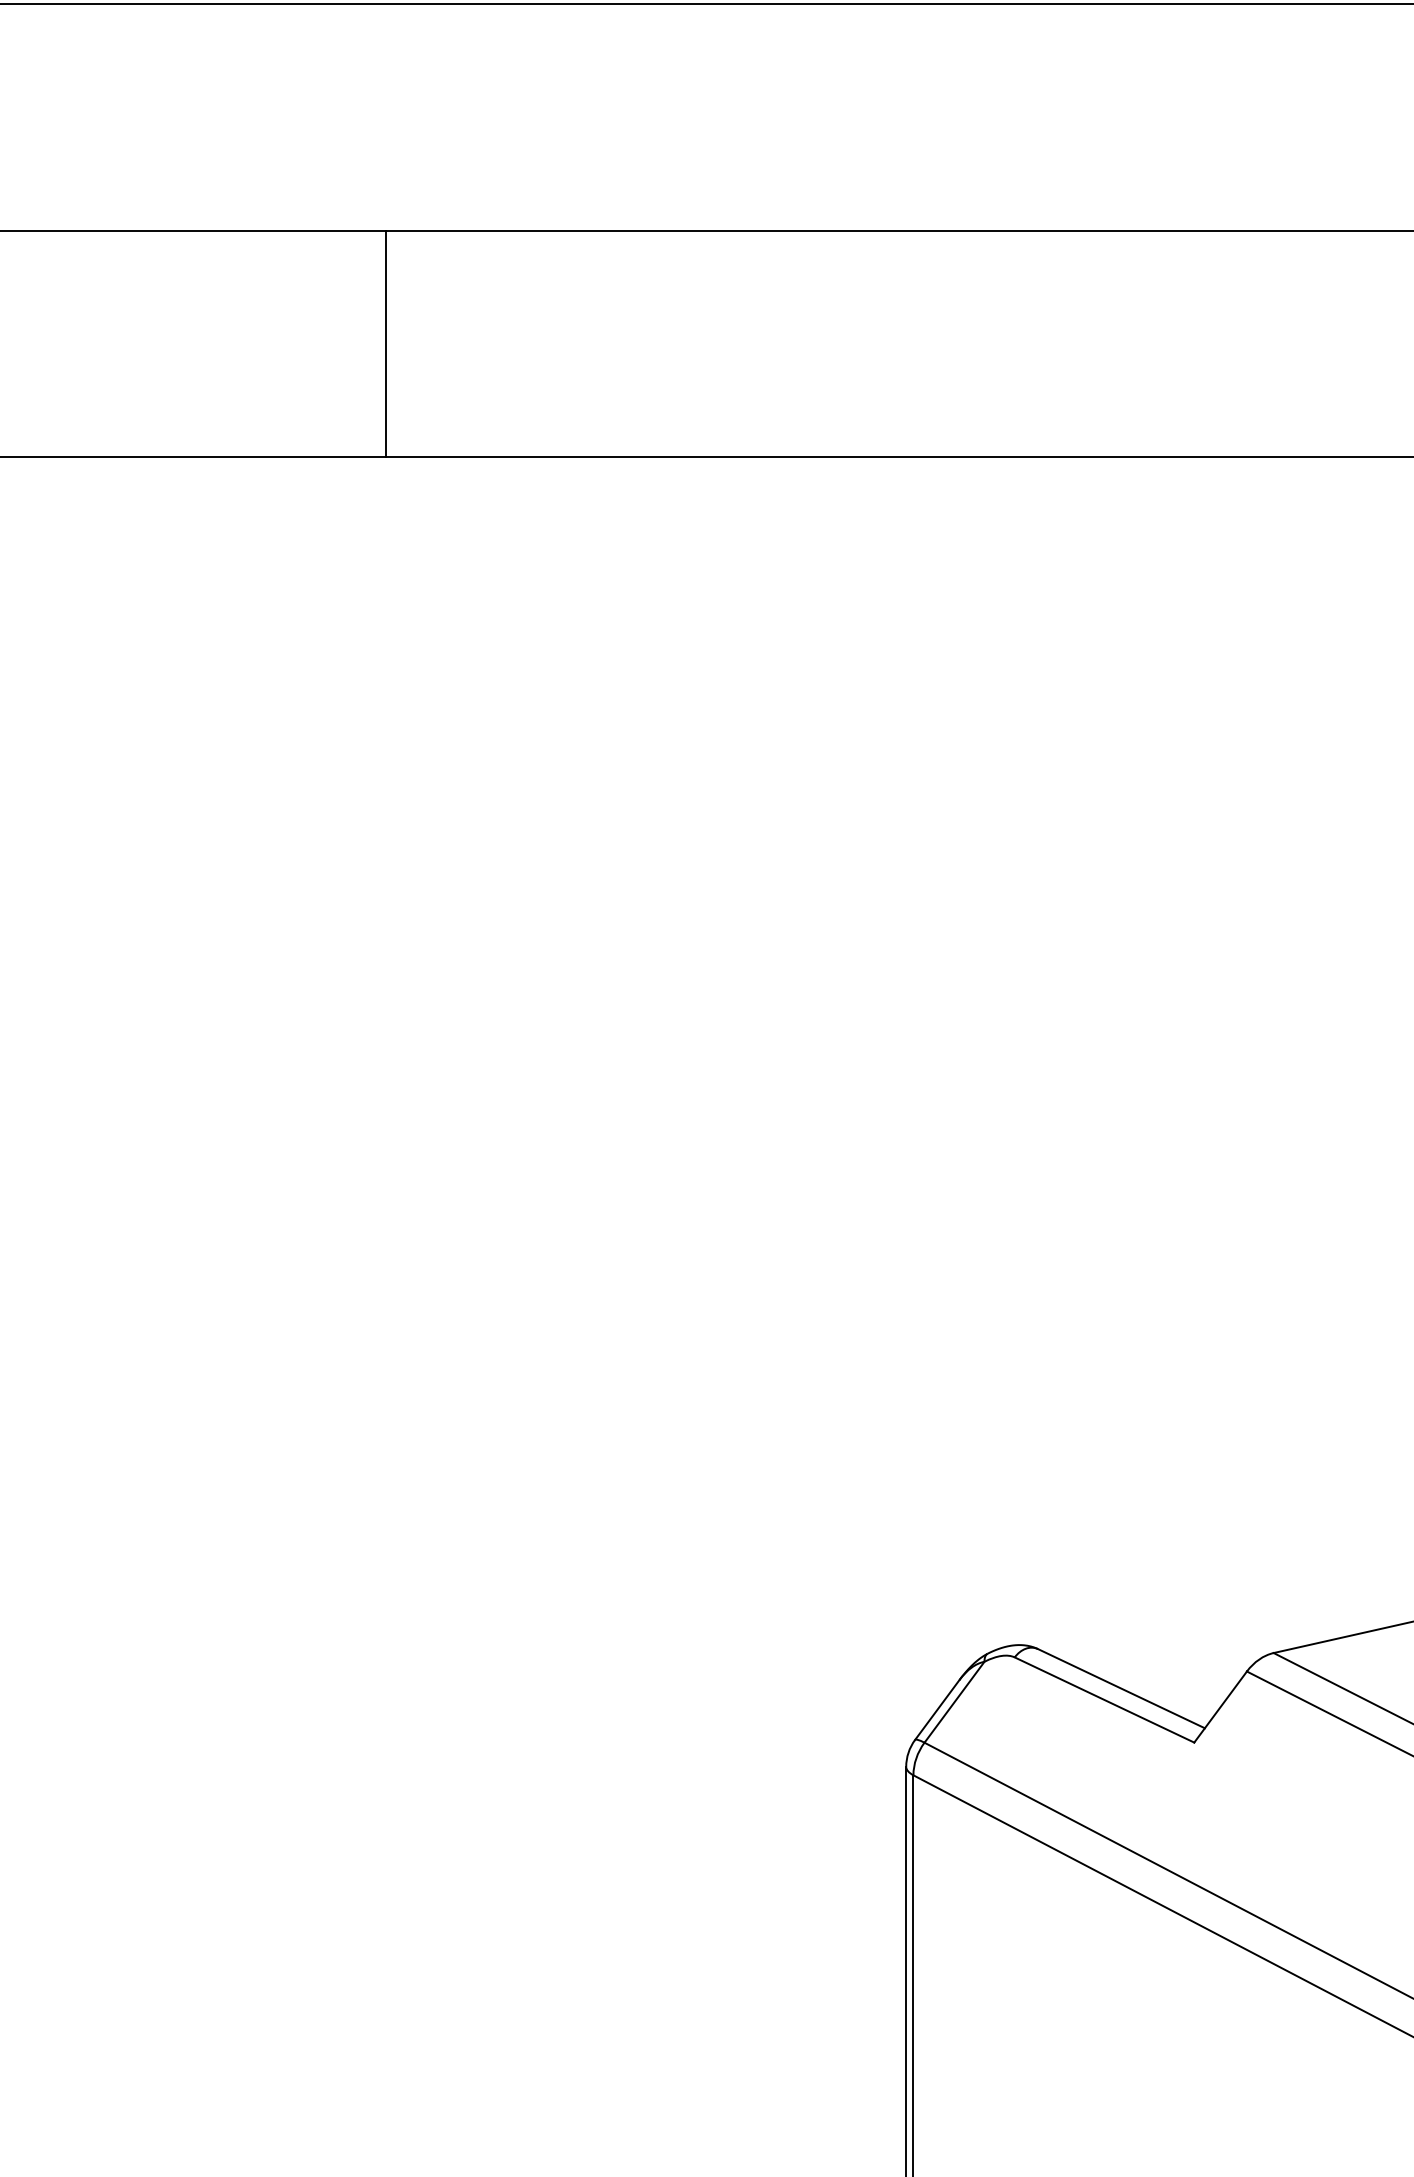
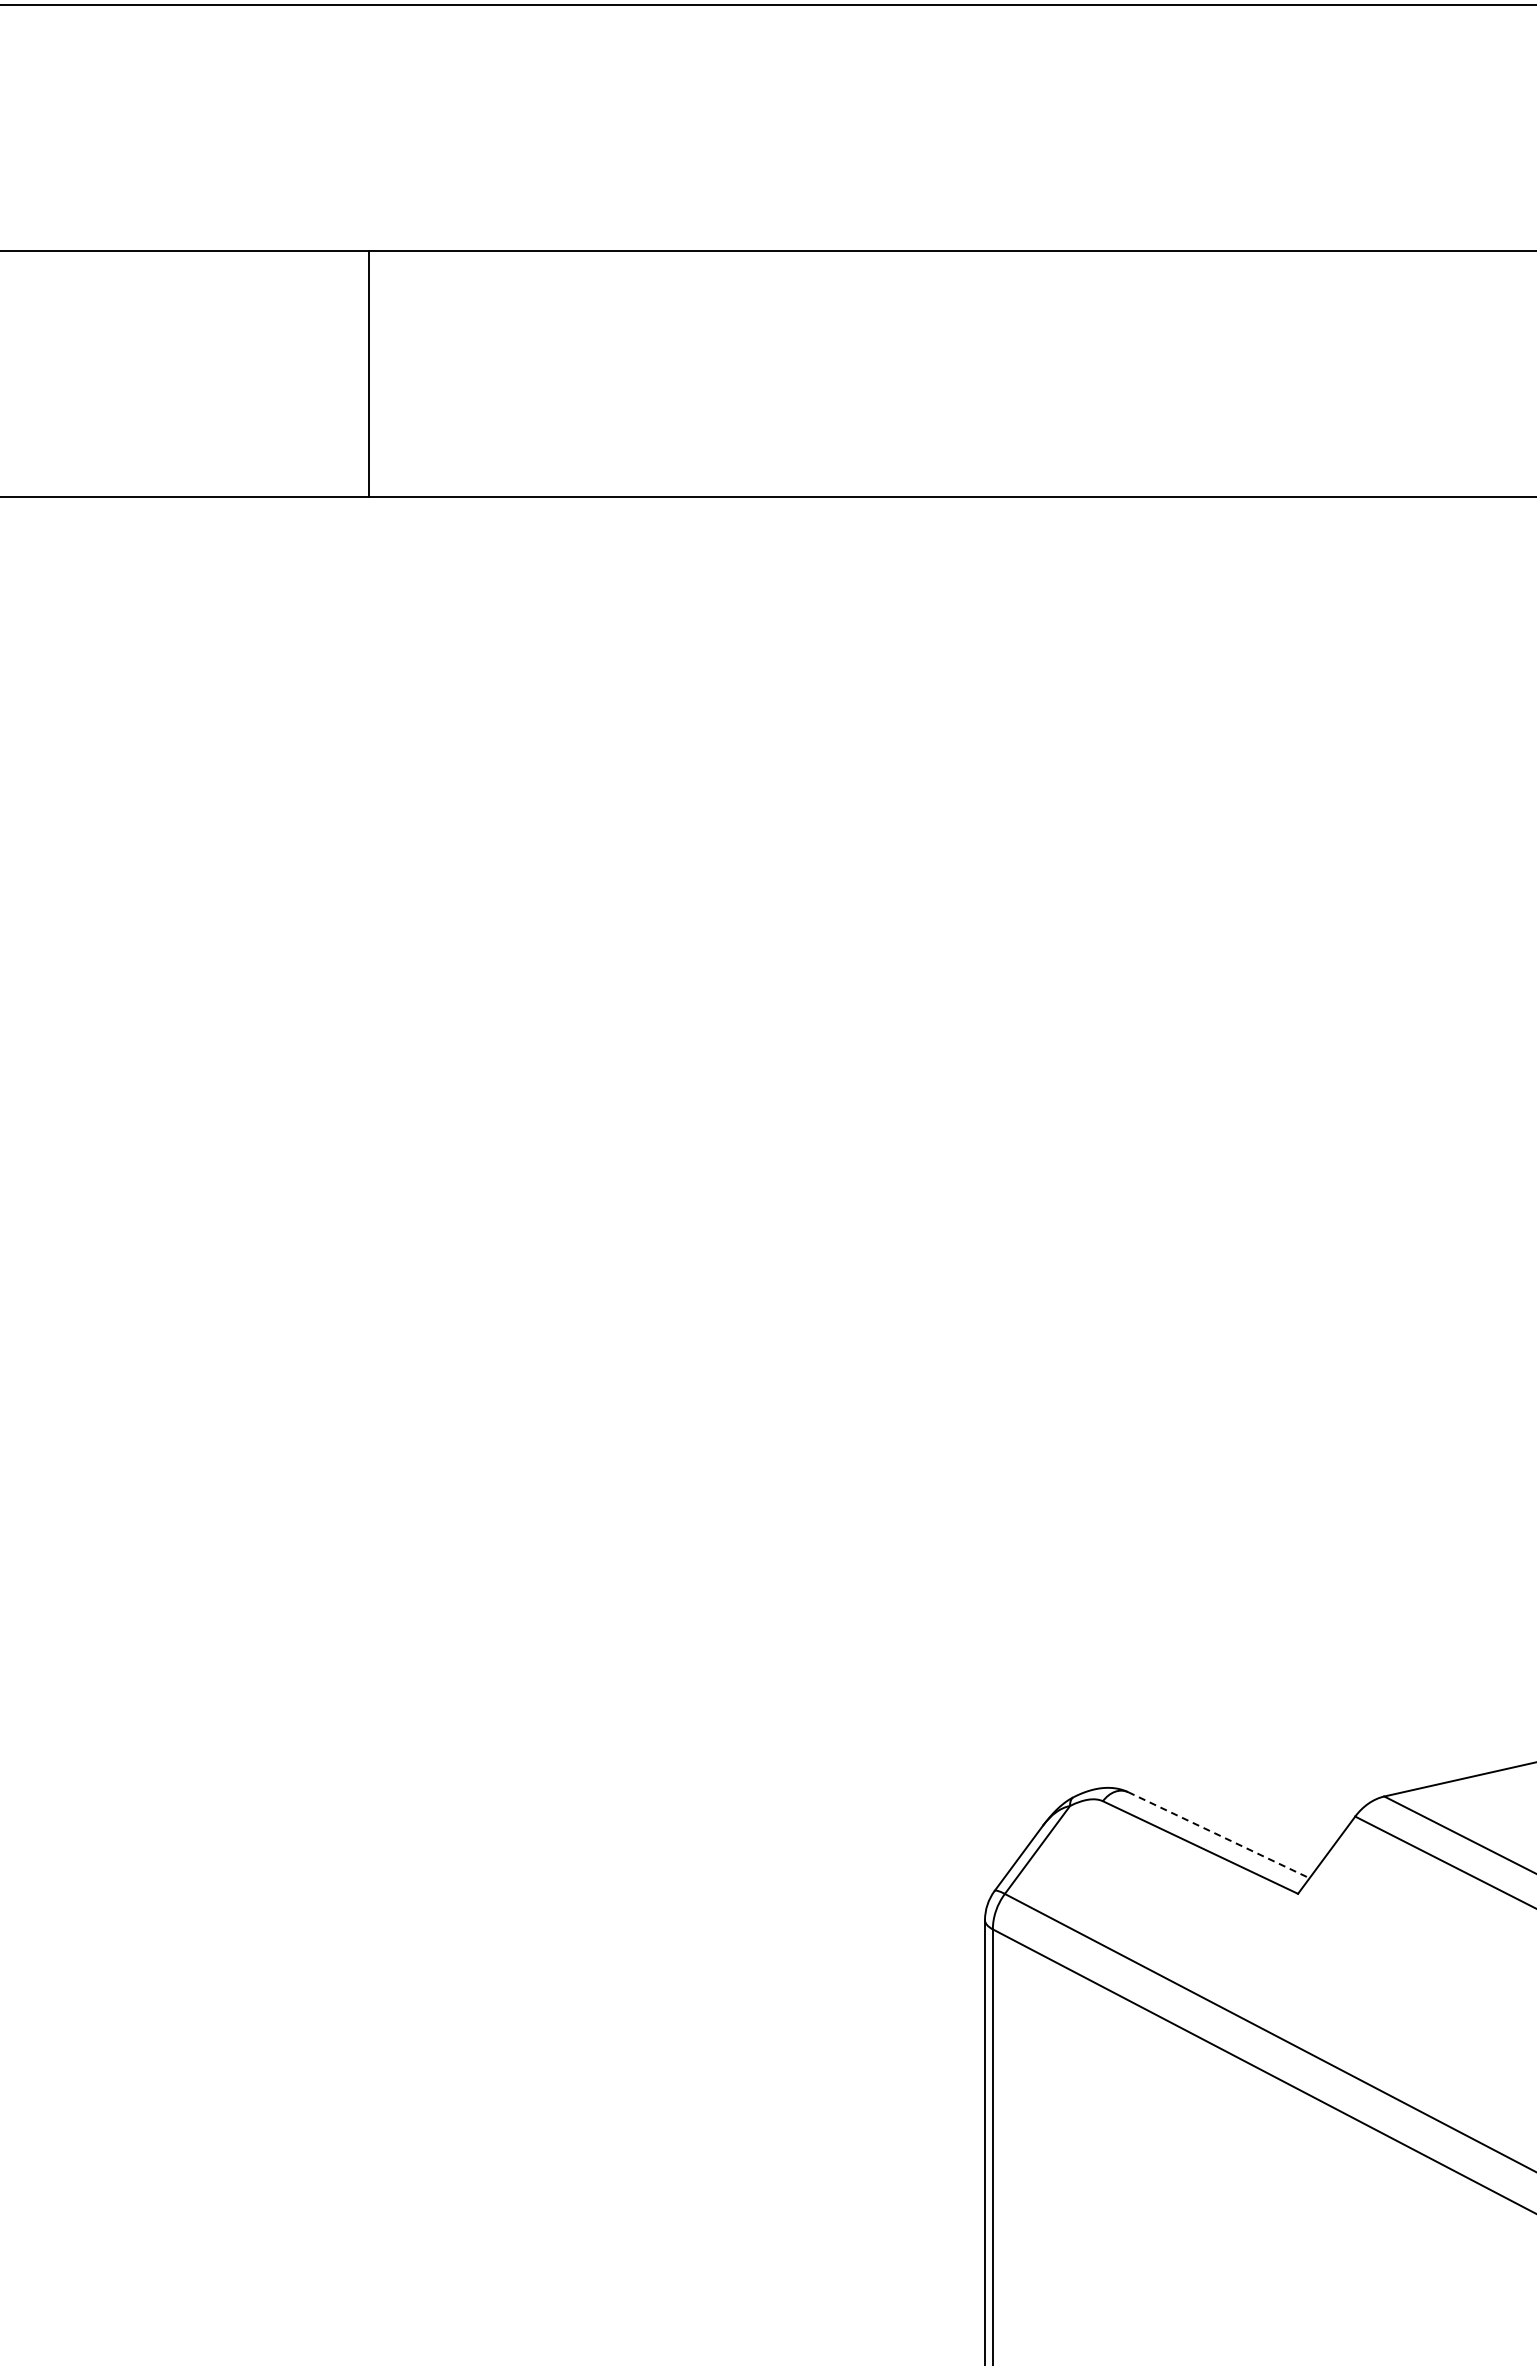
line: (385, 343) -> (368, 373), moved
line: (1122, 1688) -> (1219, 1835), solid -> dashed

